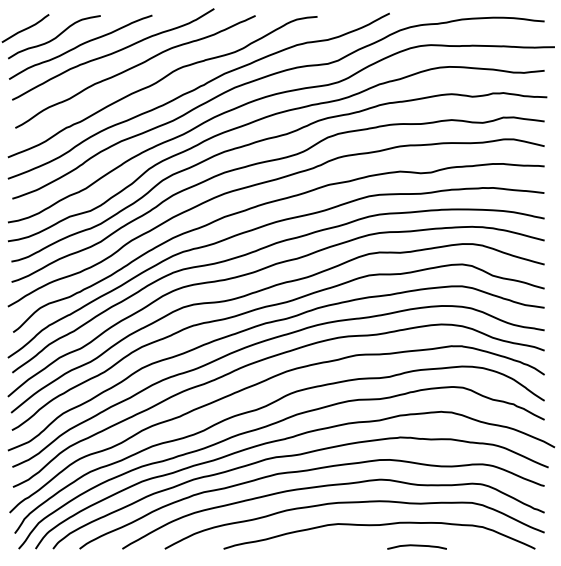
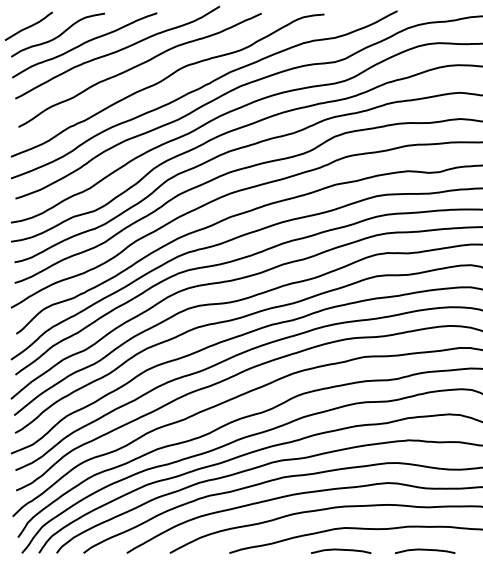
curve: (333, 546) -> (340, 550), added

